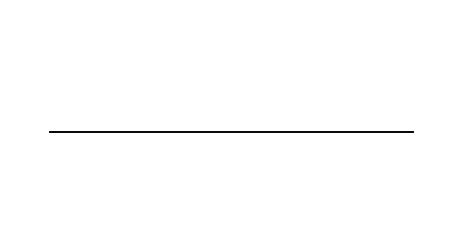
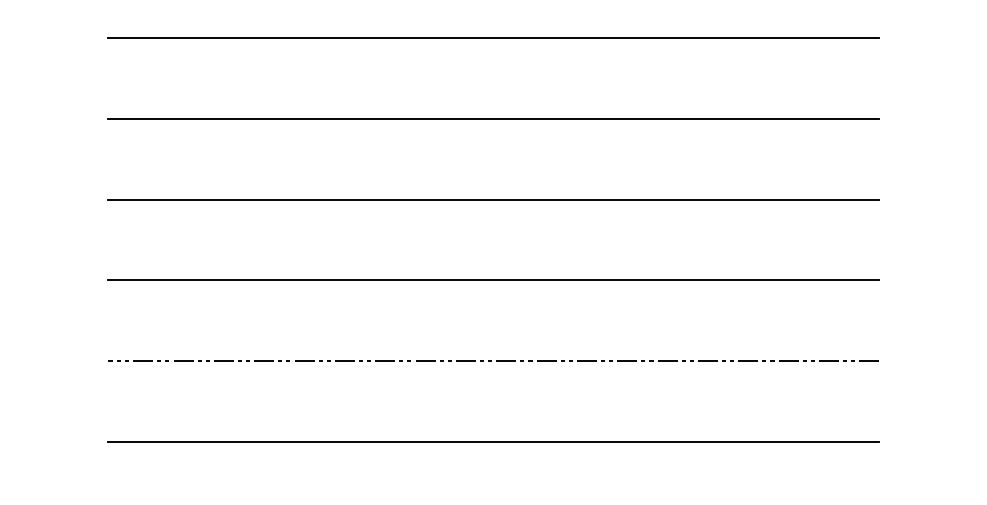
line: (231, 18) -> (493, 39), added
line: (231, 55) -> (493, 118), added
line: (231, 93) -> (493, 199), added
line: (231, 169) -> (493, 361), added
line: (231, 207) -> (493, 442), added

